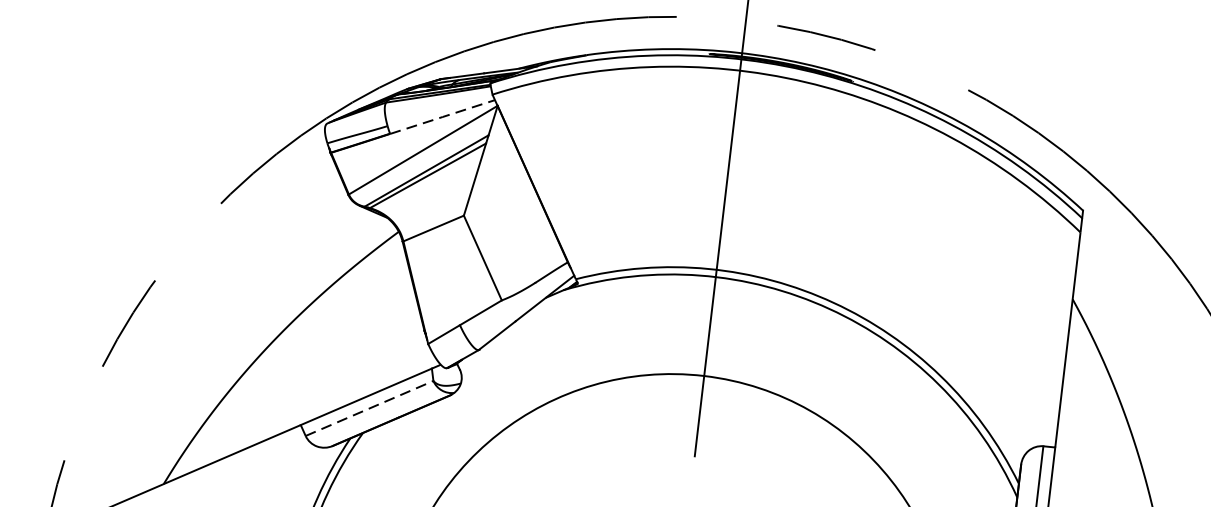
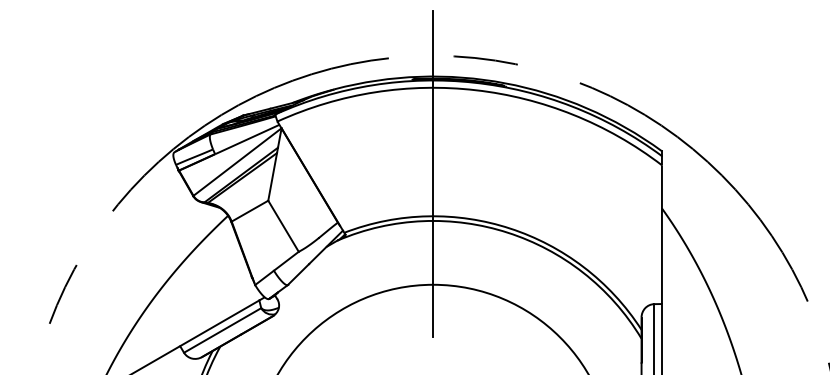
line: (442, 117) -> (247, 139), dashed -> solid
line: (369, 408) -> (222, 330), dashed -> solid

